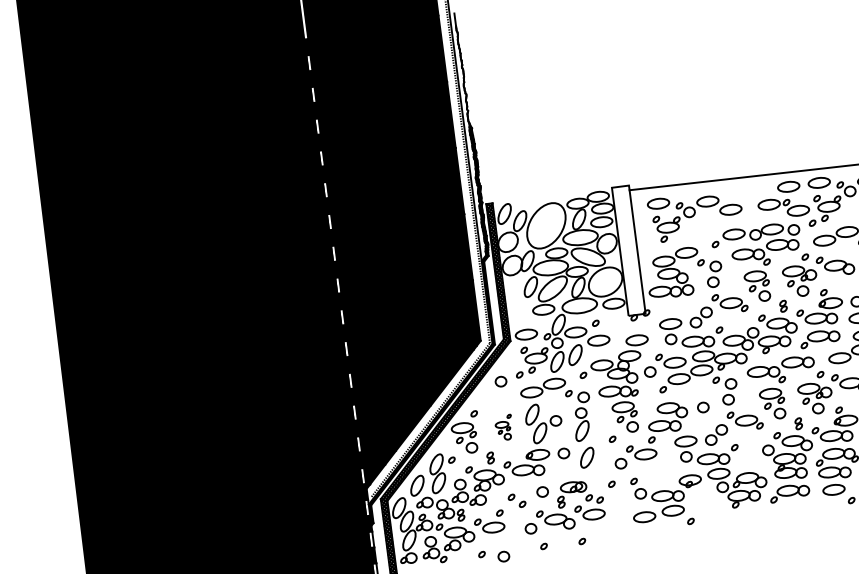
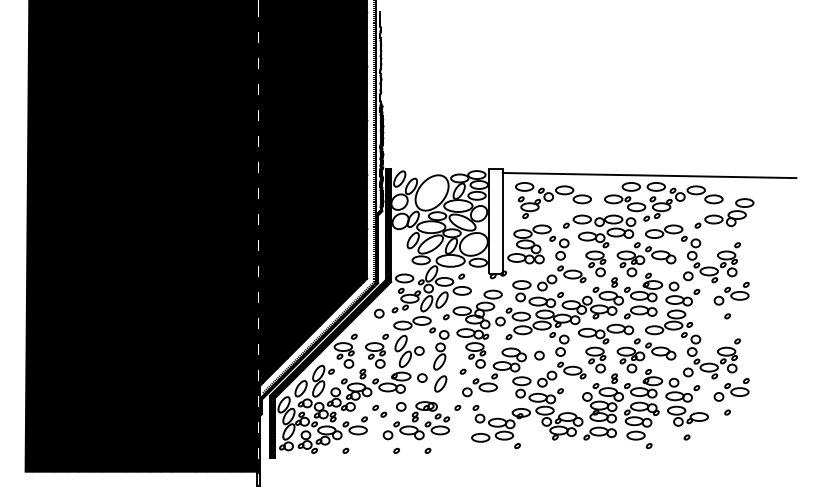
part: (503, 427) -> (376, 350), size x1.67
part: (504, 556) -> (363, 454), removed

